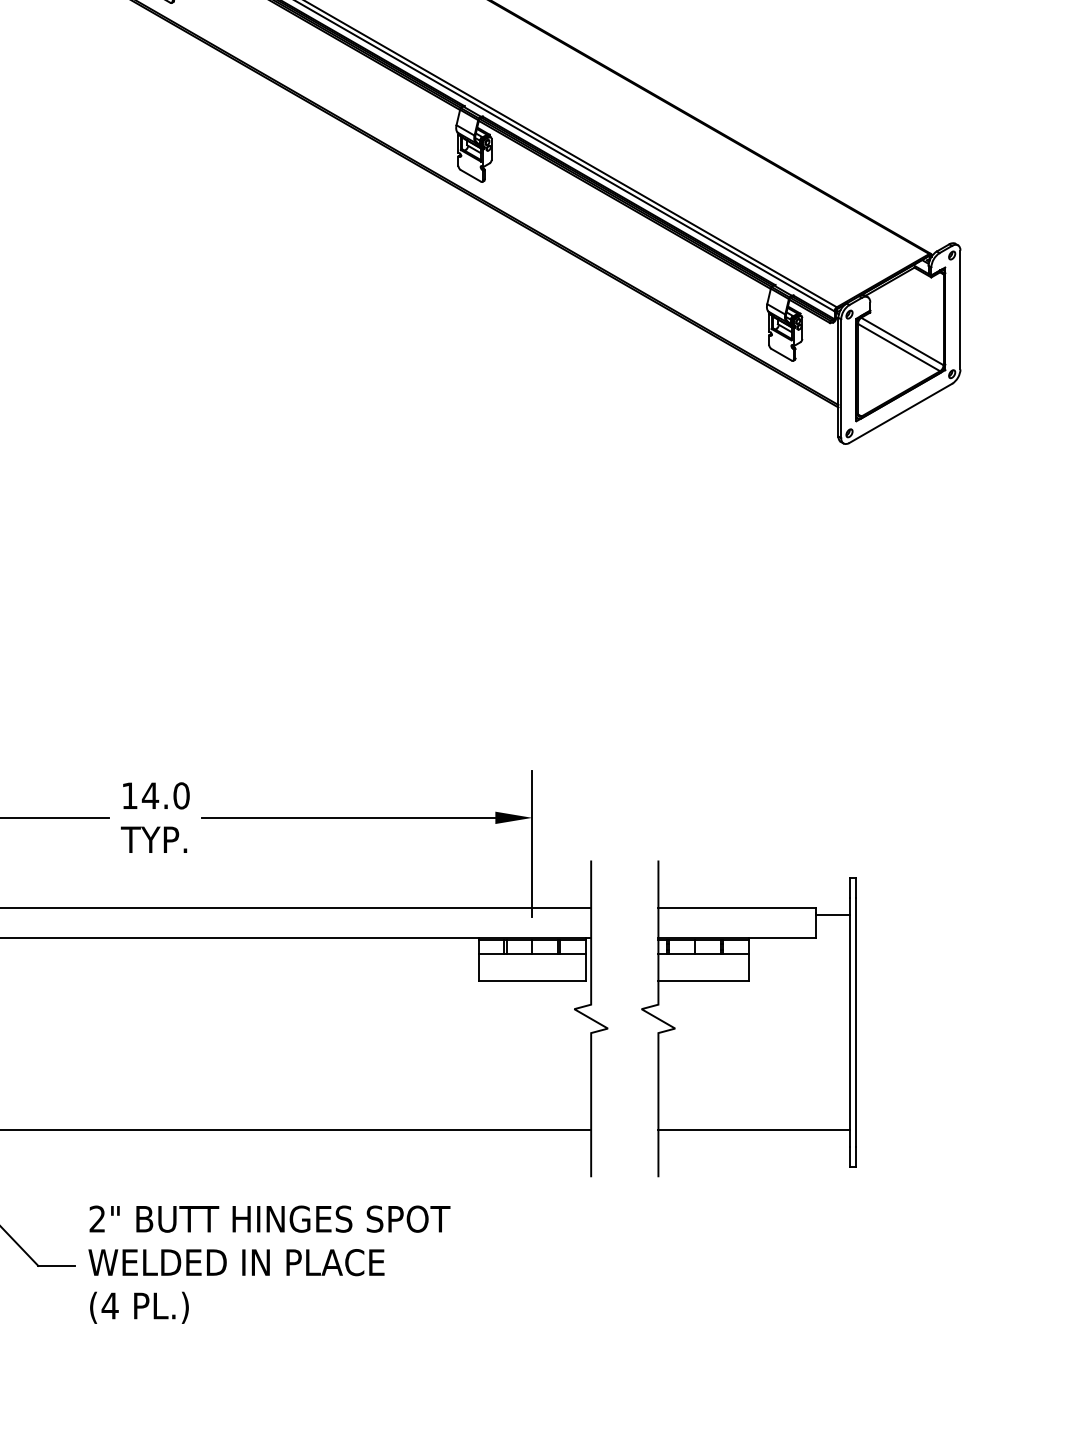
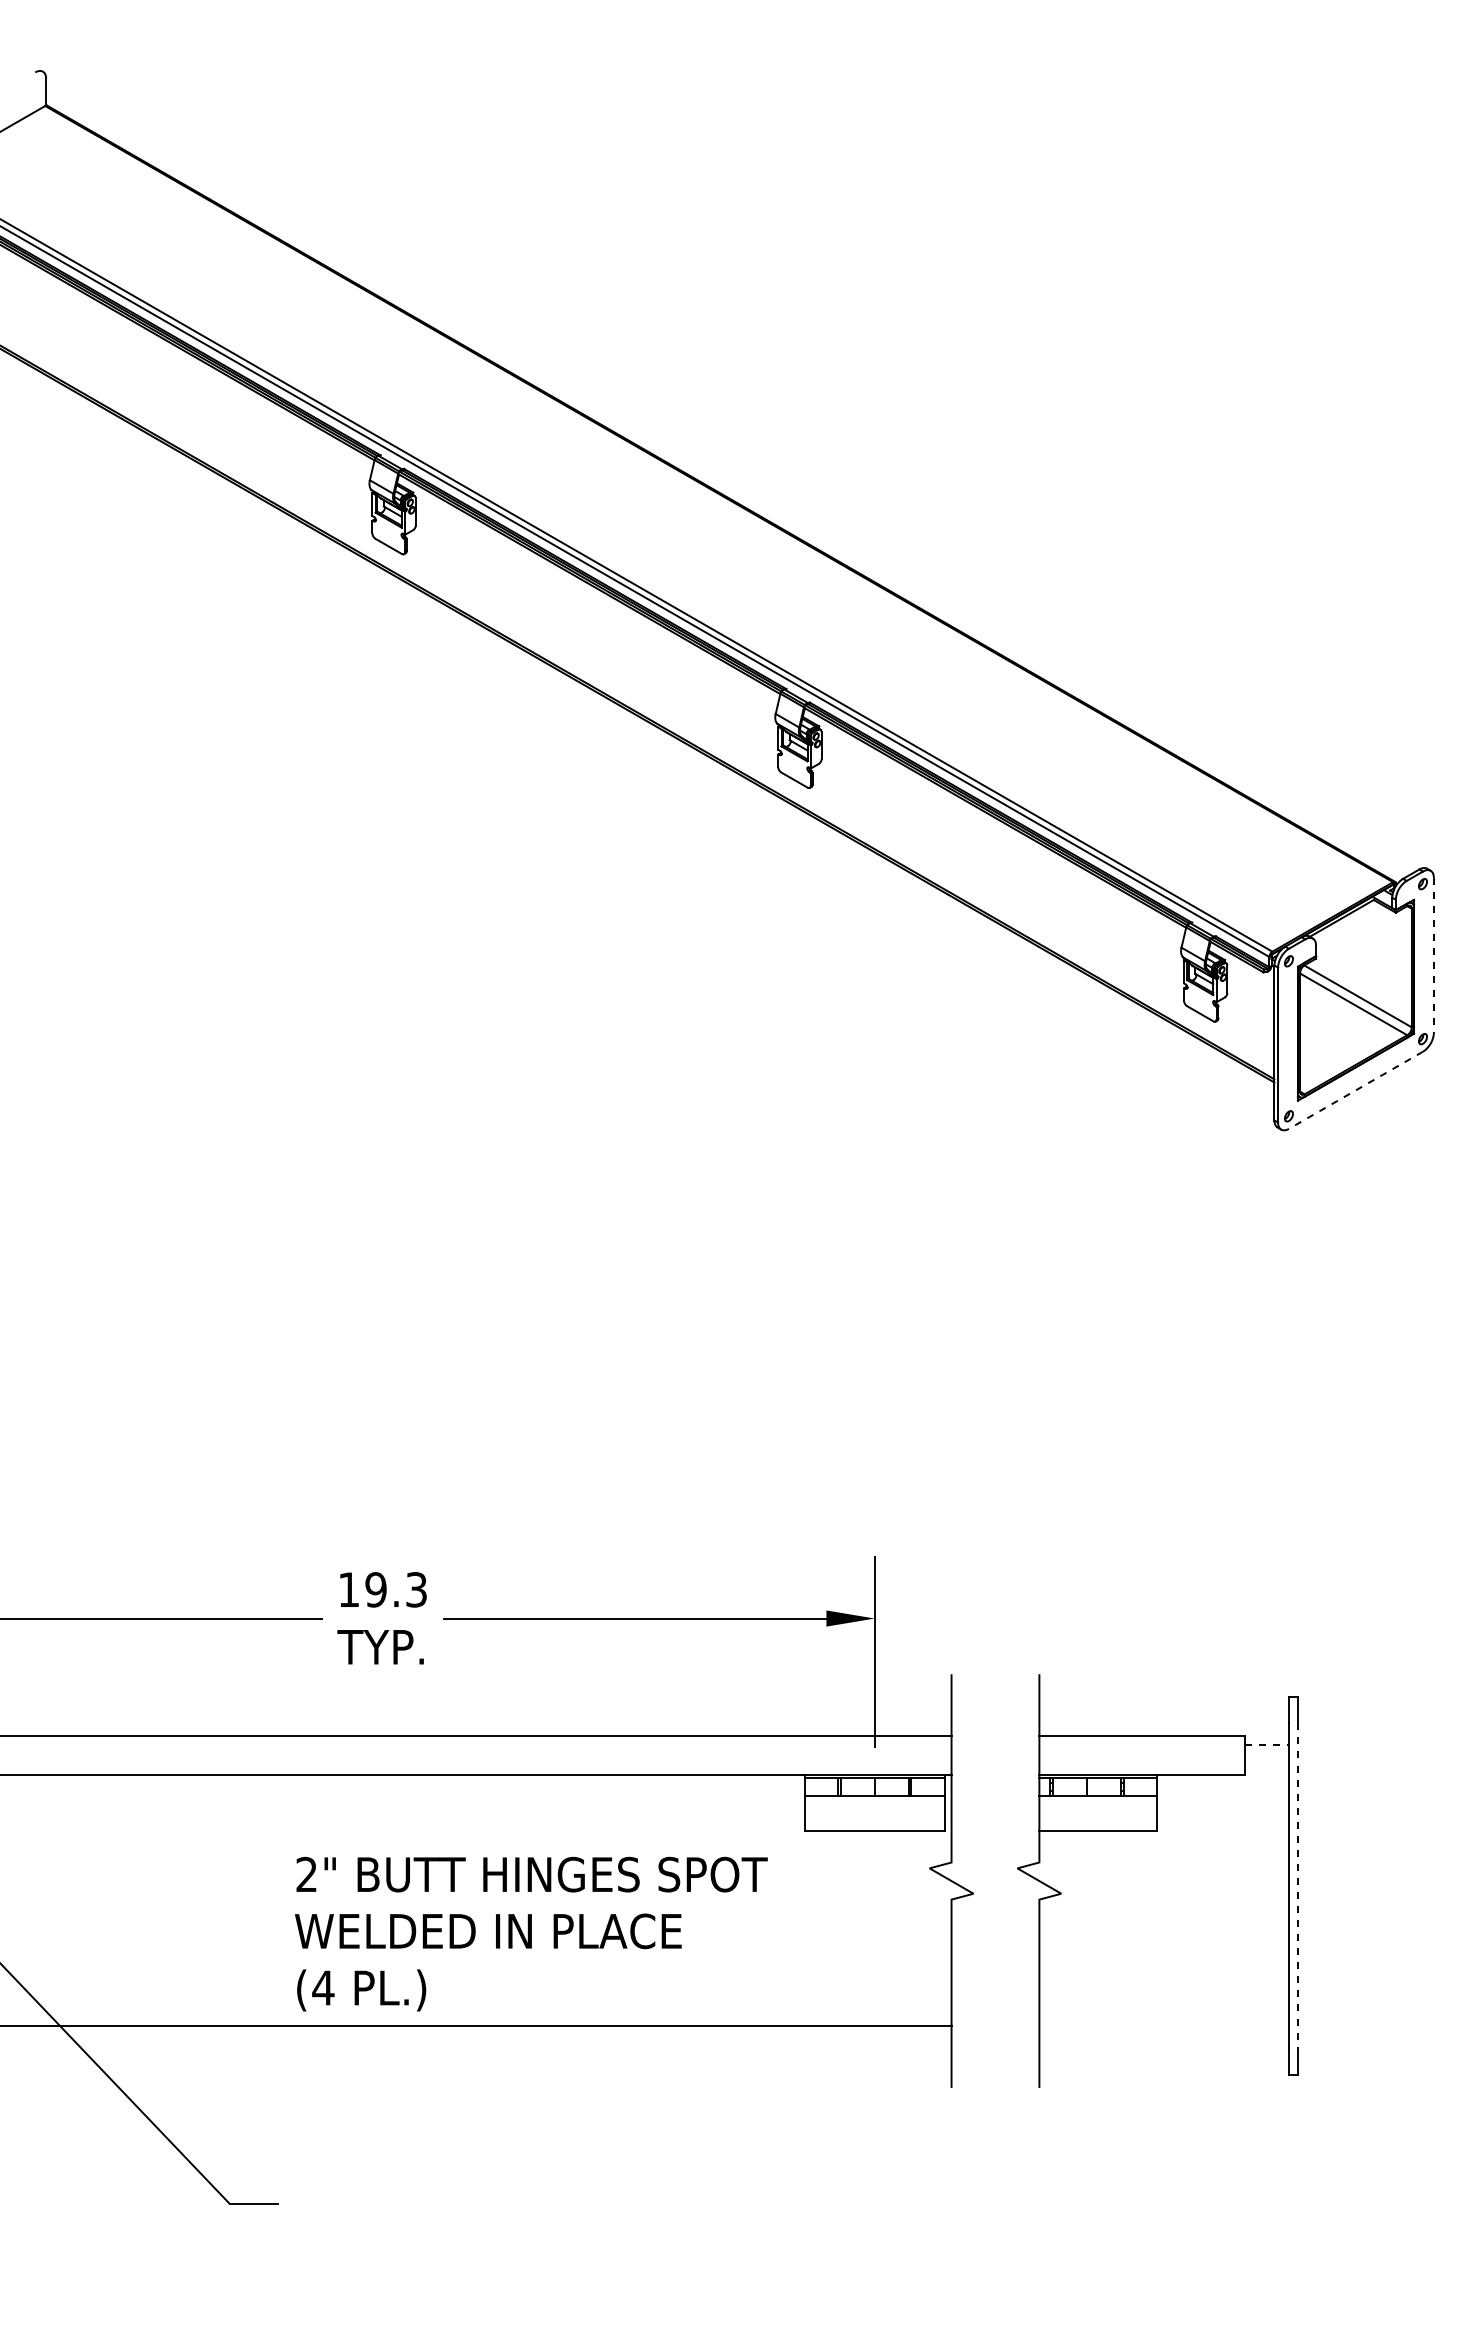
line: (960, 310) -> (1433, 955), solid -> dashed
line: (900, 413) -> (1355, 1090), solid -> dashed
text: (165, 795) -> (395, 1589), 14.0 -> 19.3
line: (833, 915) -> (1267, 1745), solid -> dashed
line: (856, 1022) -> (1297, 1885), solid -> dashed
line: (754, 1130) -> (1164, 2026), removed
text: (269, 1264) -> (531, 1933), moved

